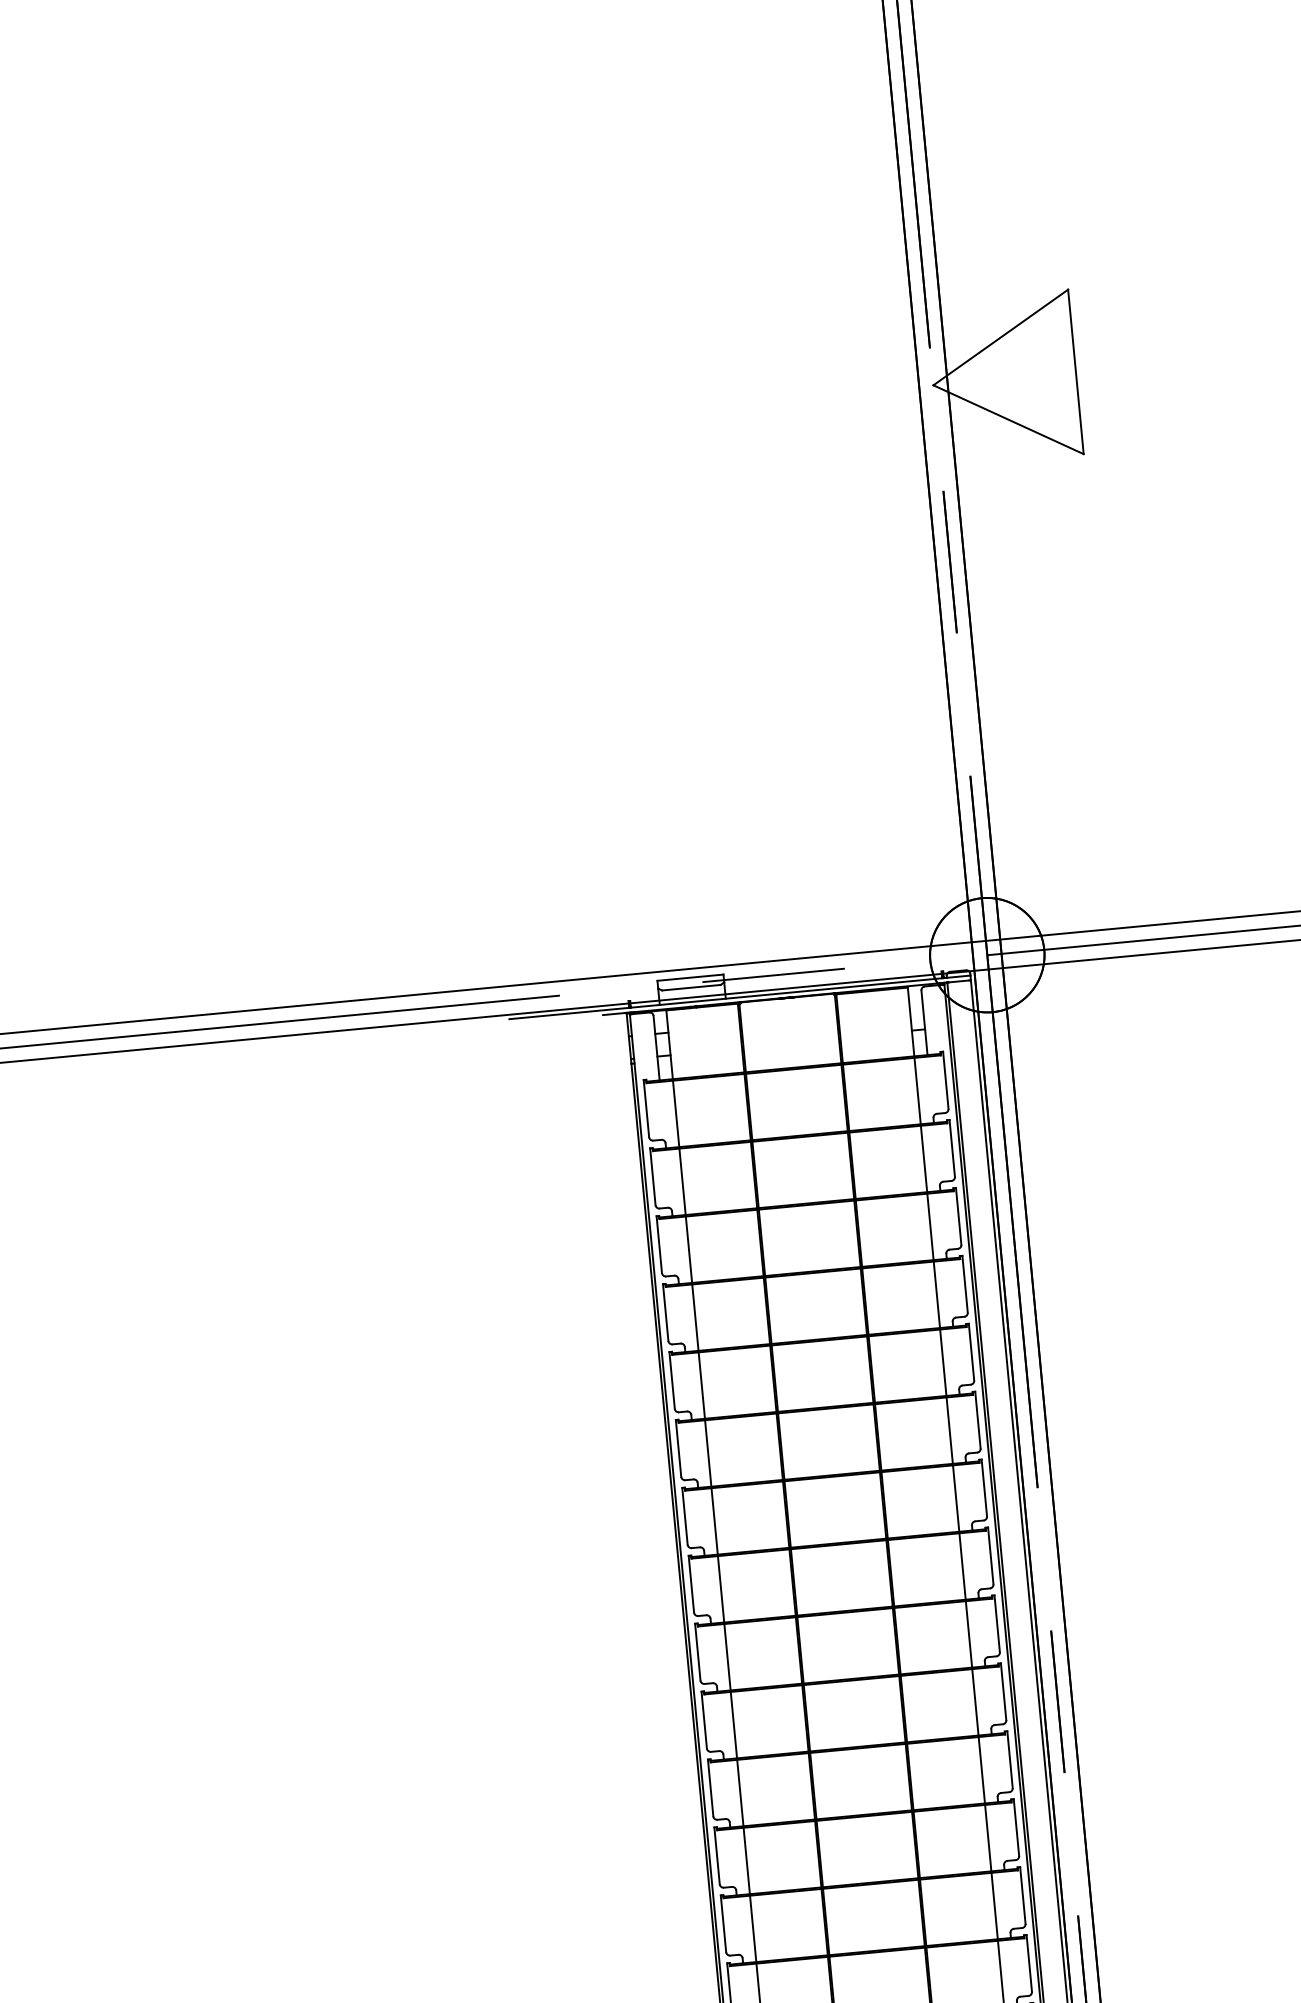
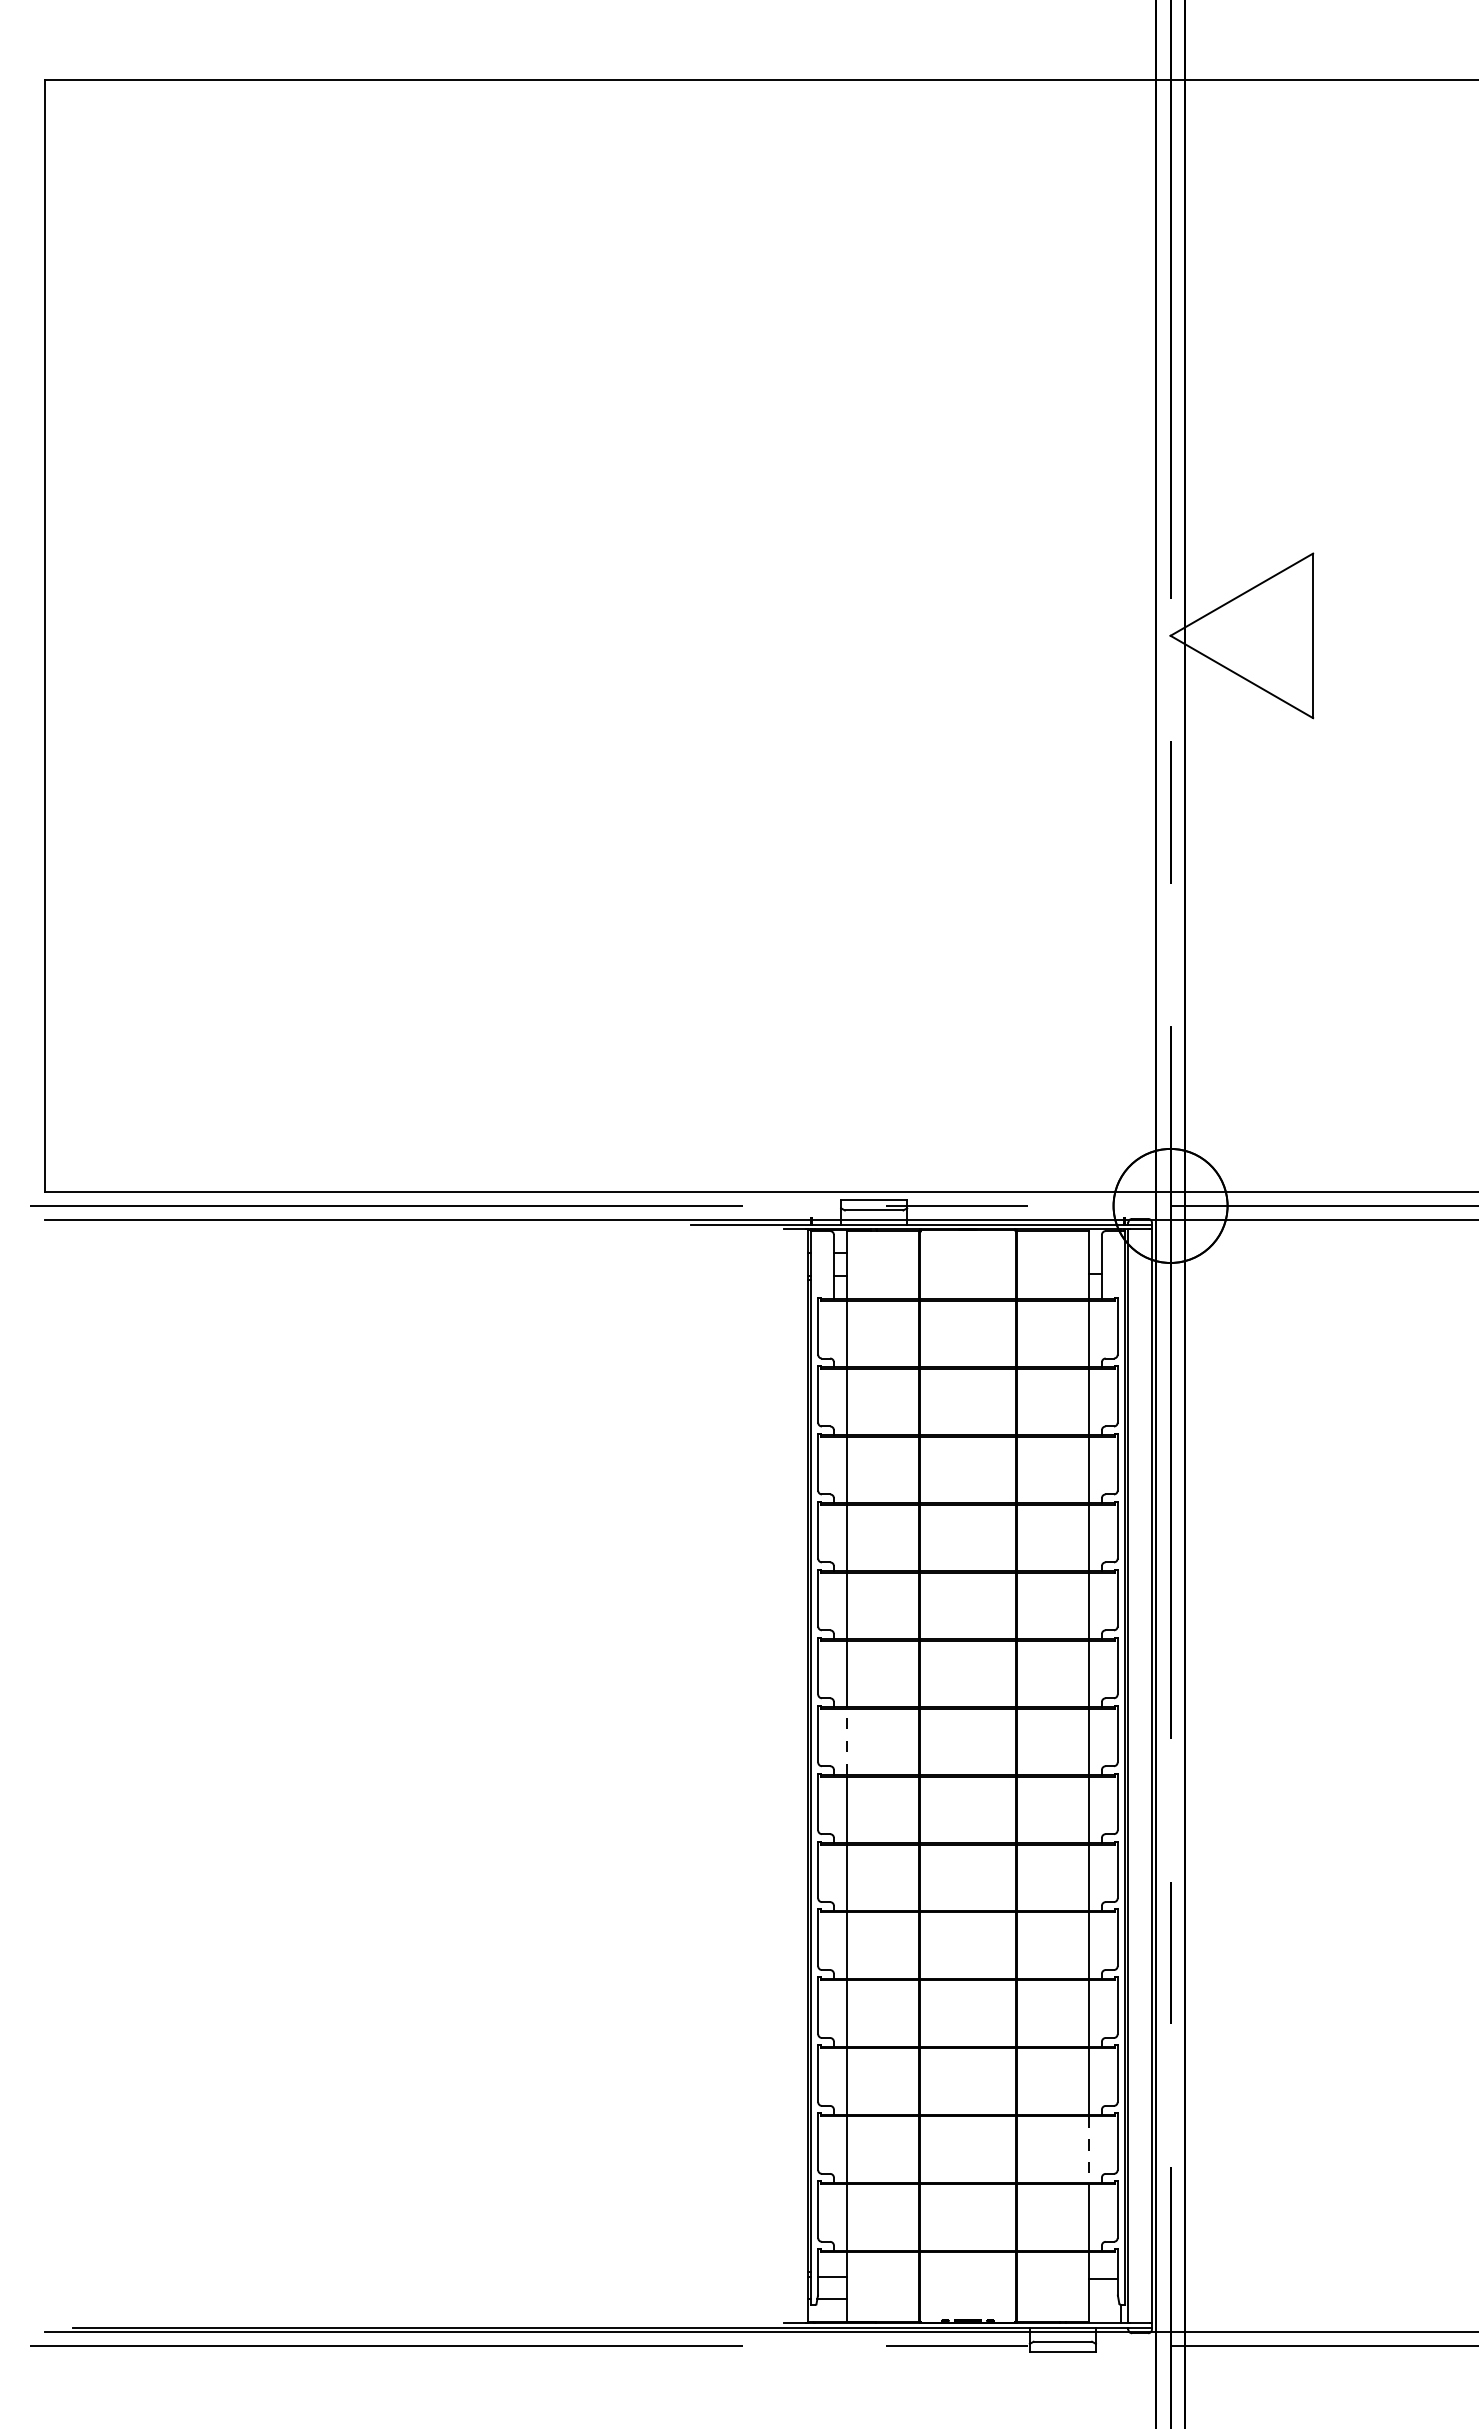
line: (714, 1521) -> (847, 1741), solid -> dashed
line: (994, 1907) -> (1088, 2150), solid -> dashed

